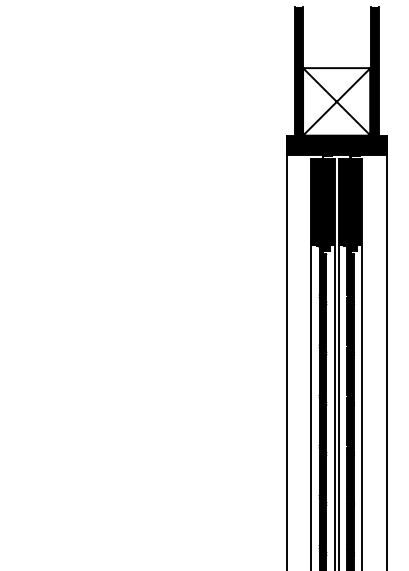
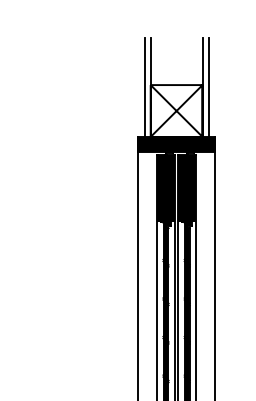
fill: (299, 71) -> (147, 87), removed
fill: (374, 71) -> (205, 87), removed

